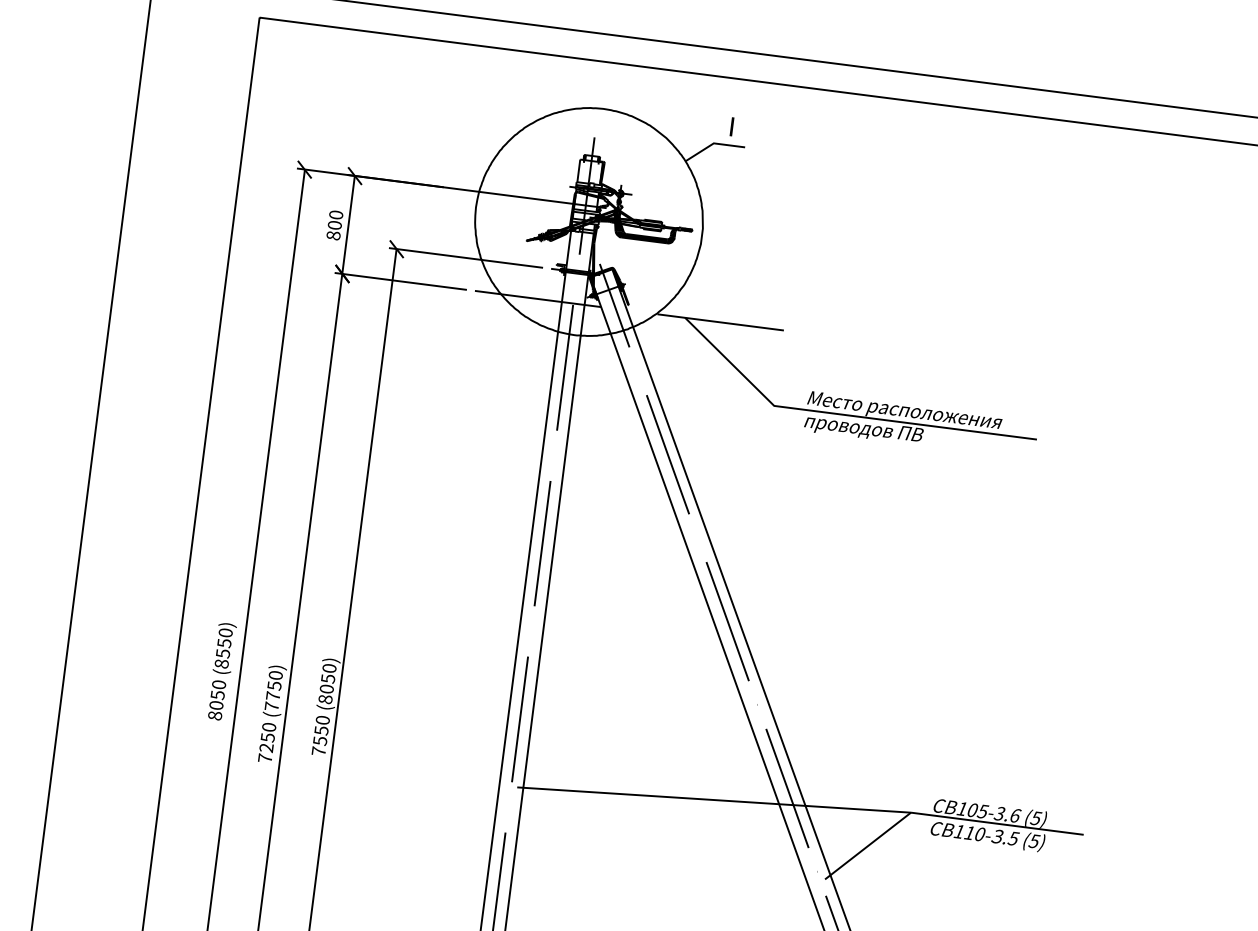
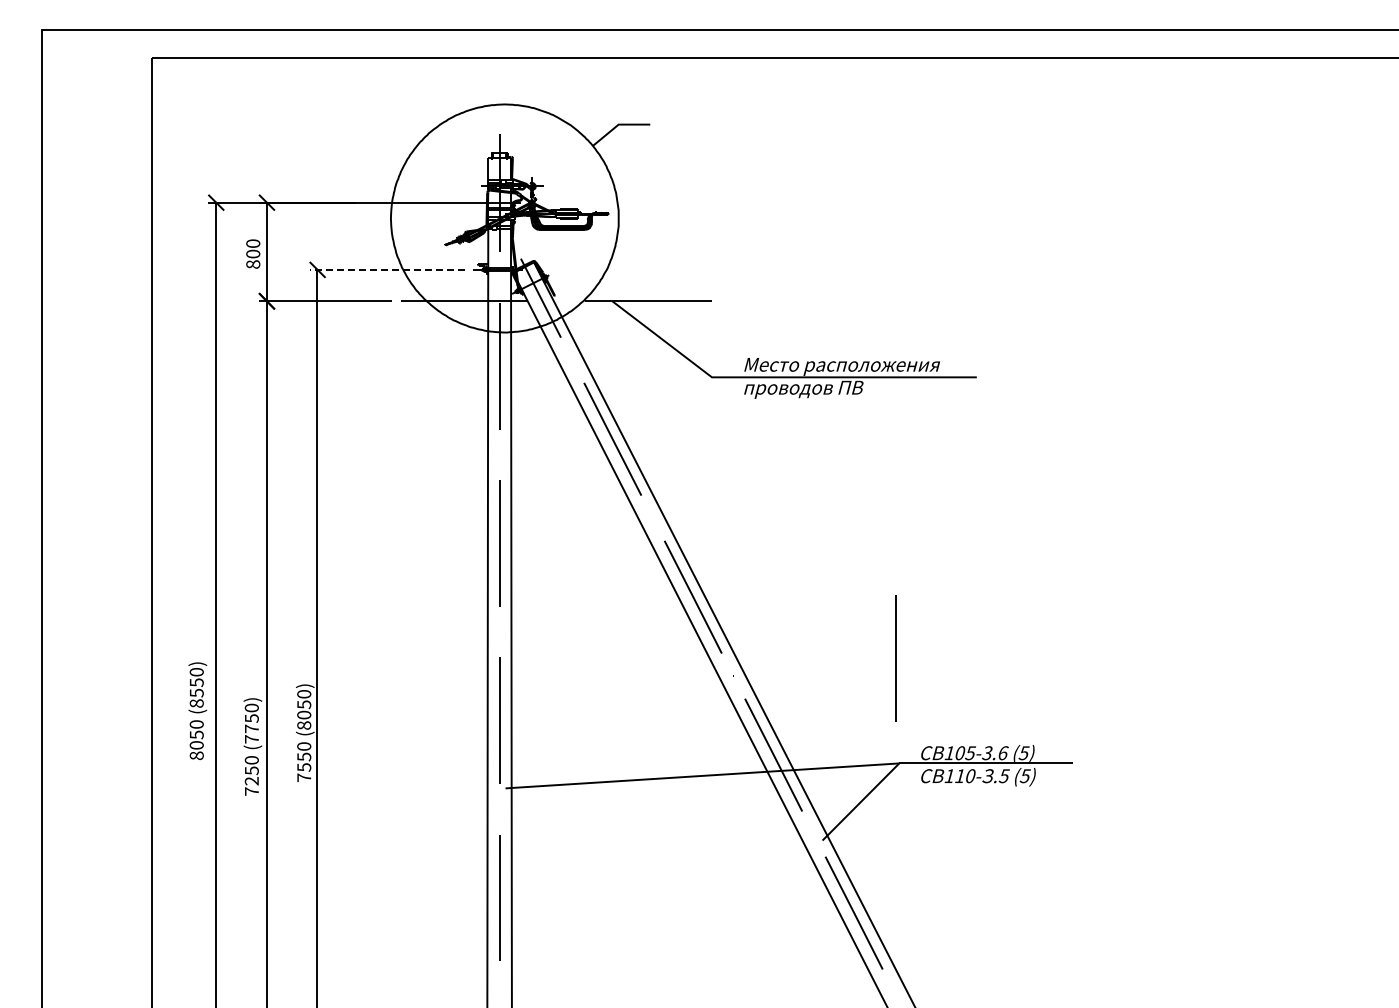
line: (731, 126) -> (634, 105), removed
line: (466, 257) -> (387, 269), solid -> dashed
line: (920, 708) -> (895, 658), added

